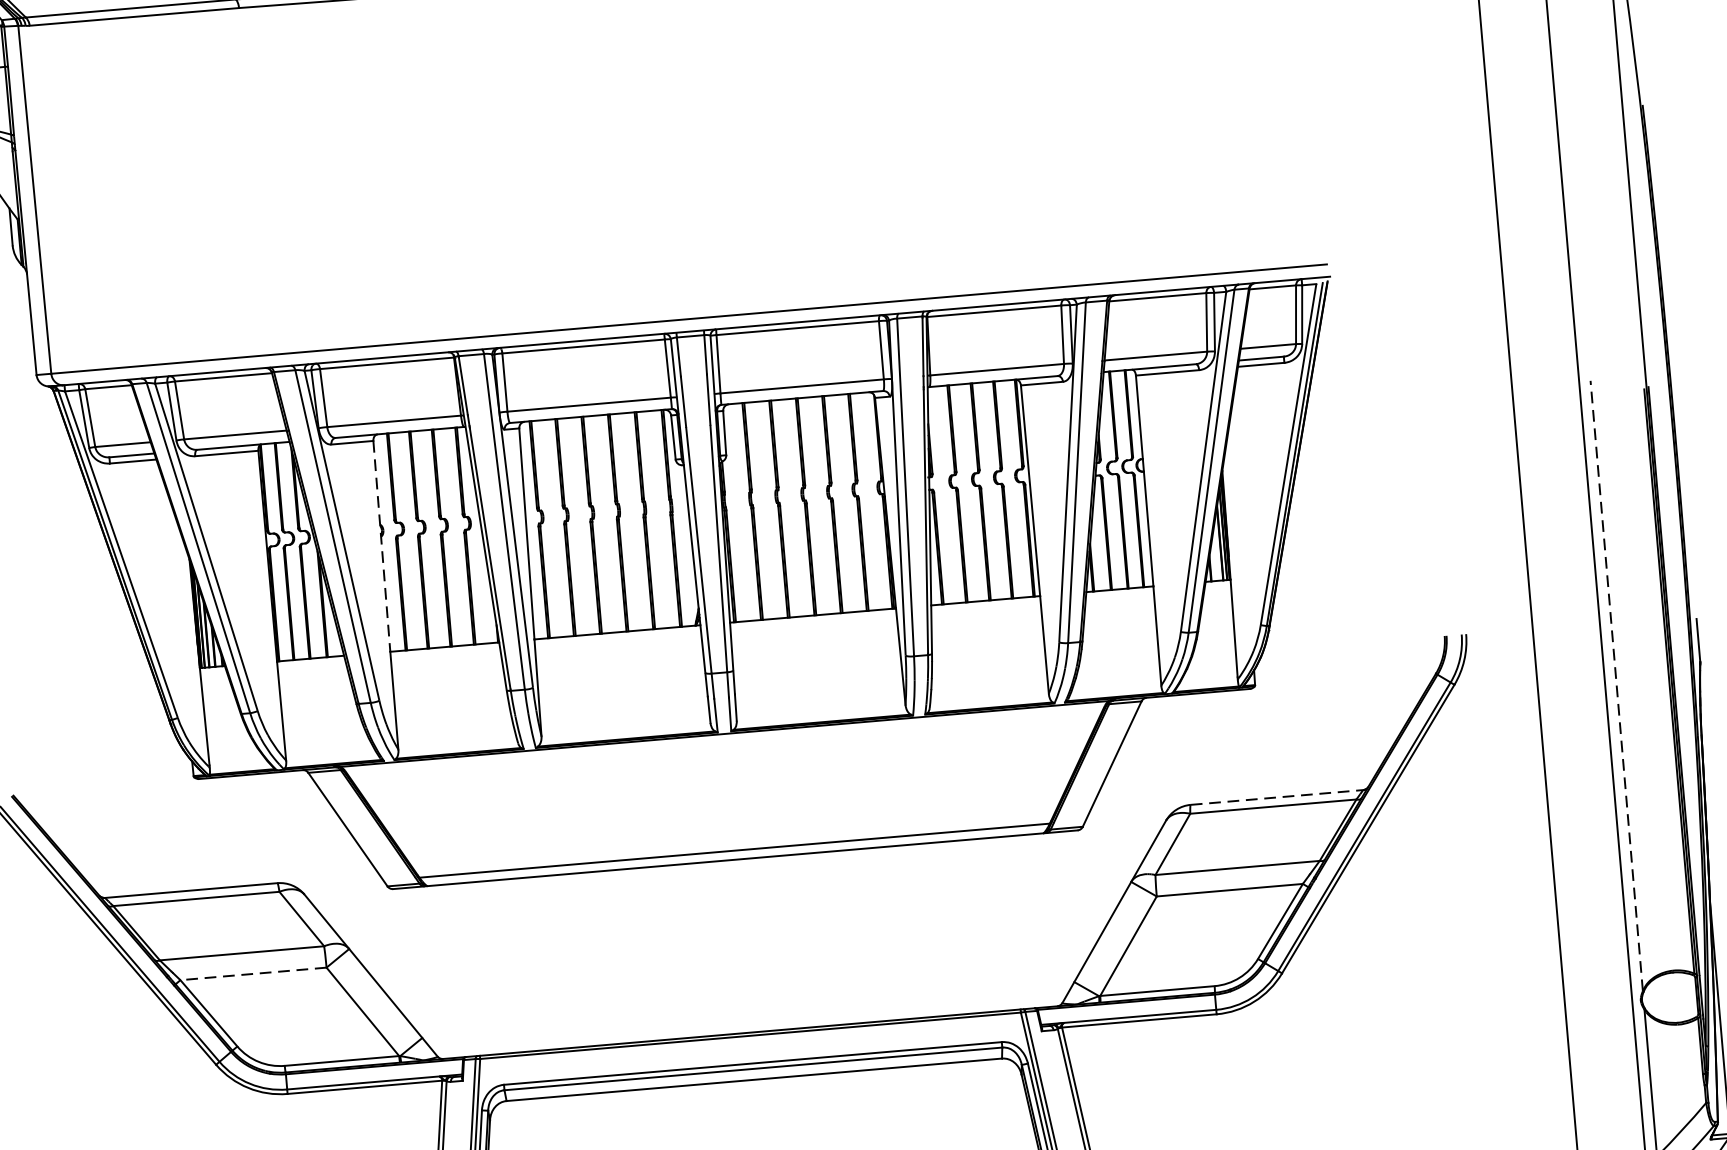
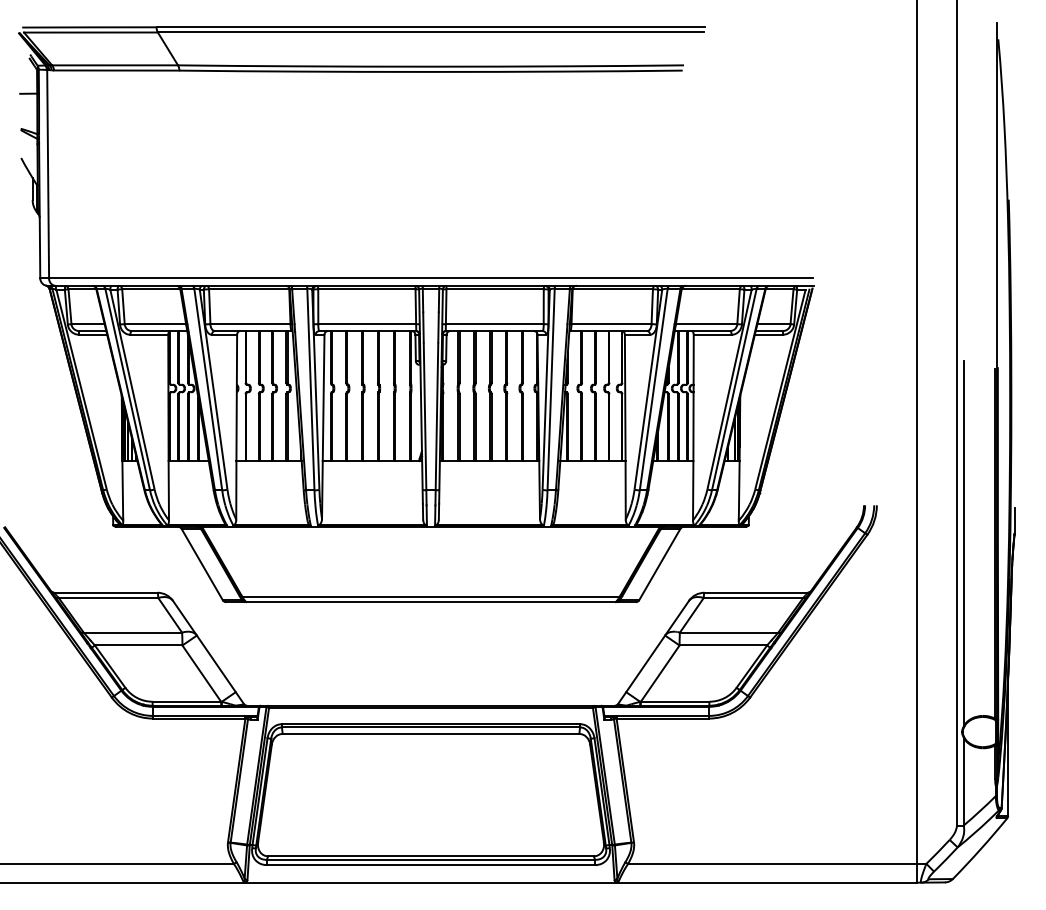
line: (381, 547) -> (236, 398), dashed -> solid
line: (1616, 685) -> (963, 543), dashed -> solid
line: (1277, 796) -> (756, 592), dashed -> solid
line: (253, 973) -> (138, 645), dashed -> solid

